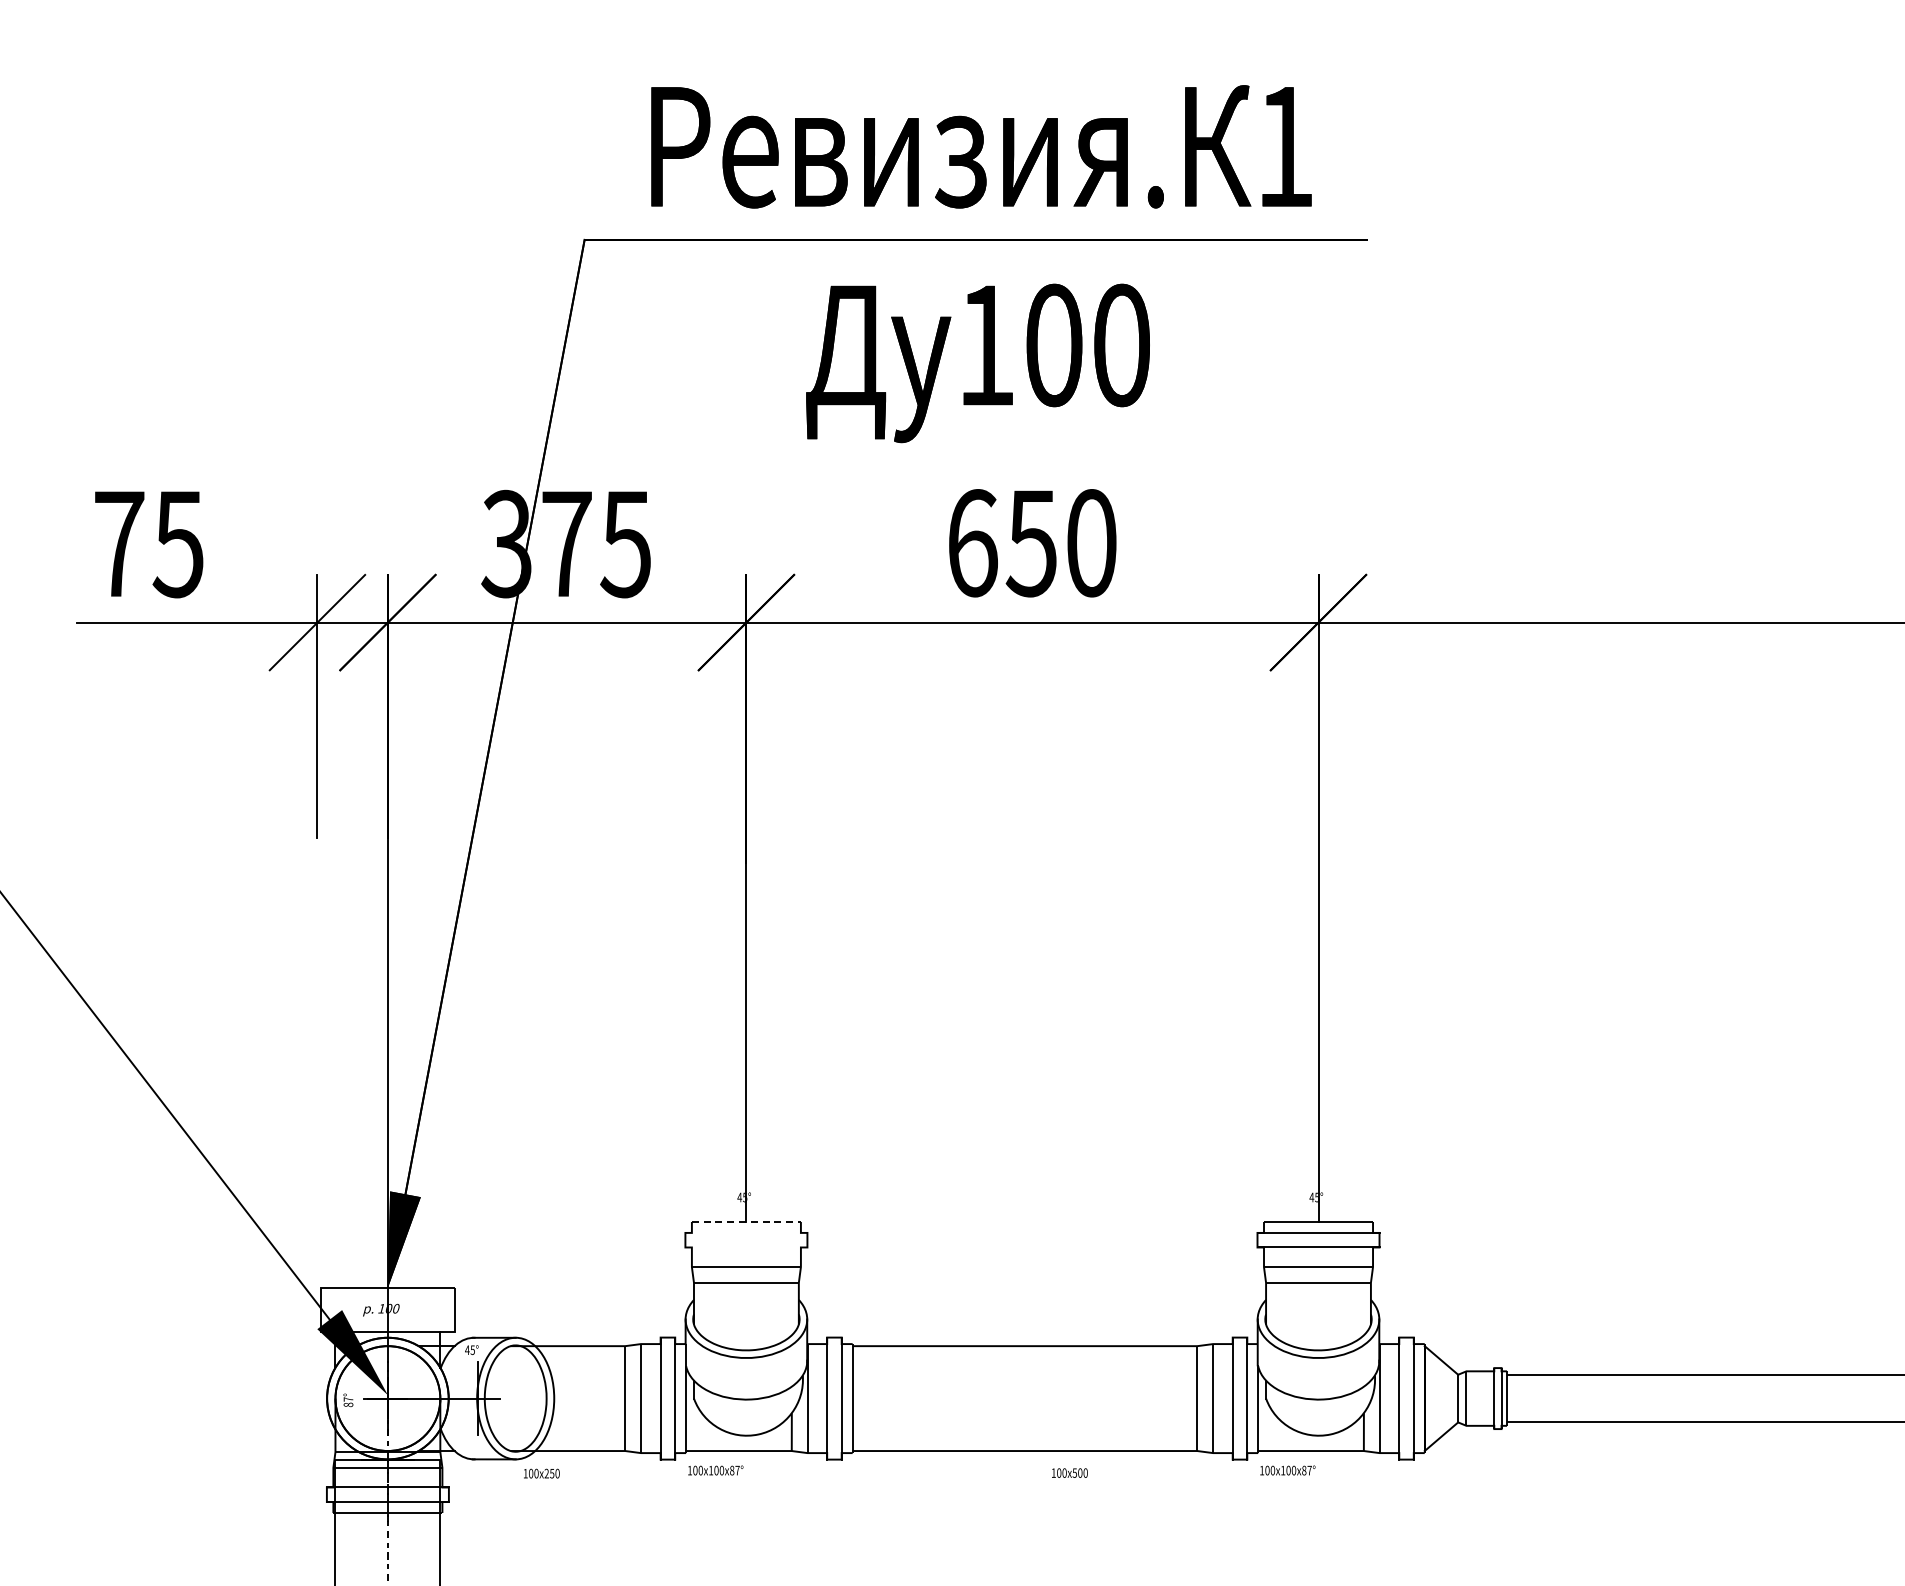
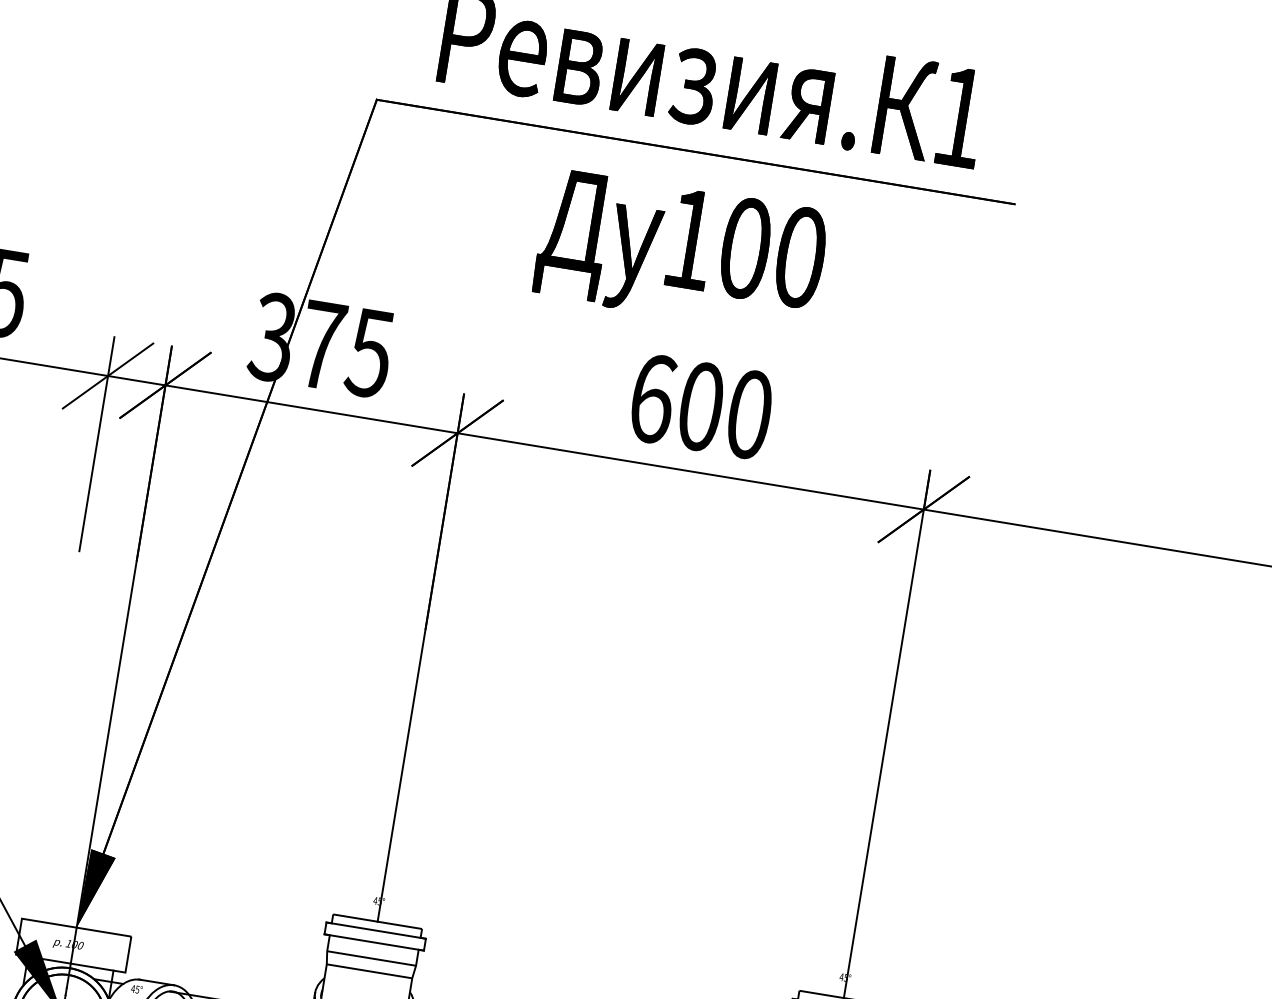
text: (1030, 543) -> (699, 406), 650 -> 600
line: (746, 1221) -> (377, 921), dashed -> solid
line: (746, 1232) -> (376, 930), added
line: (746, 1247) -> (374, 942), added

